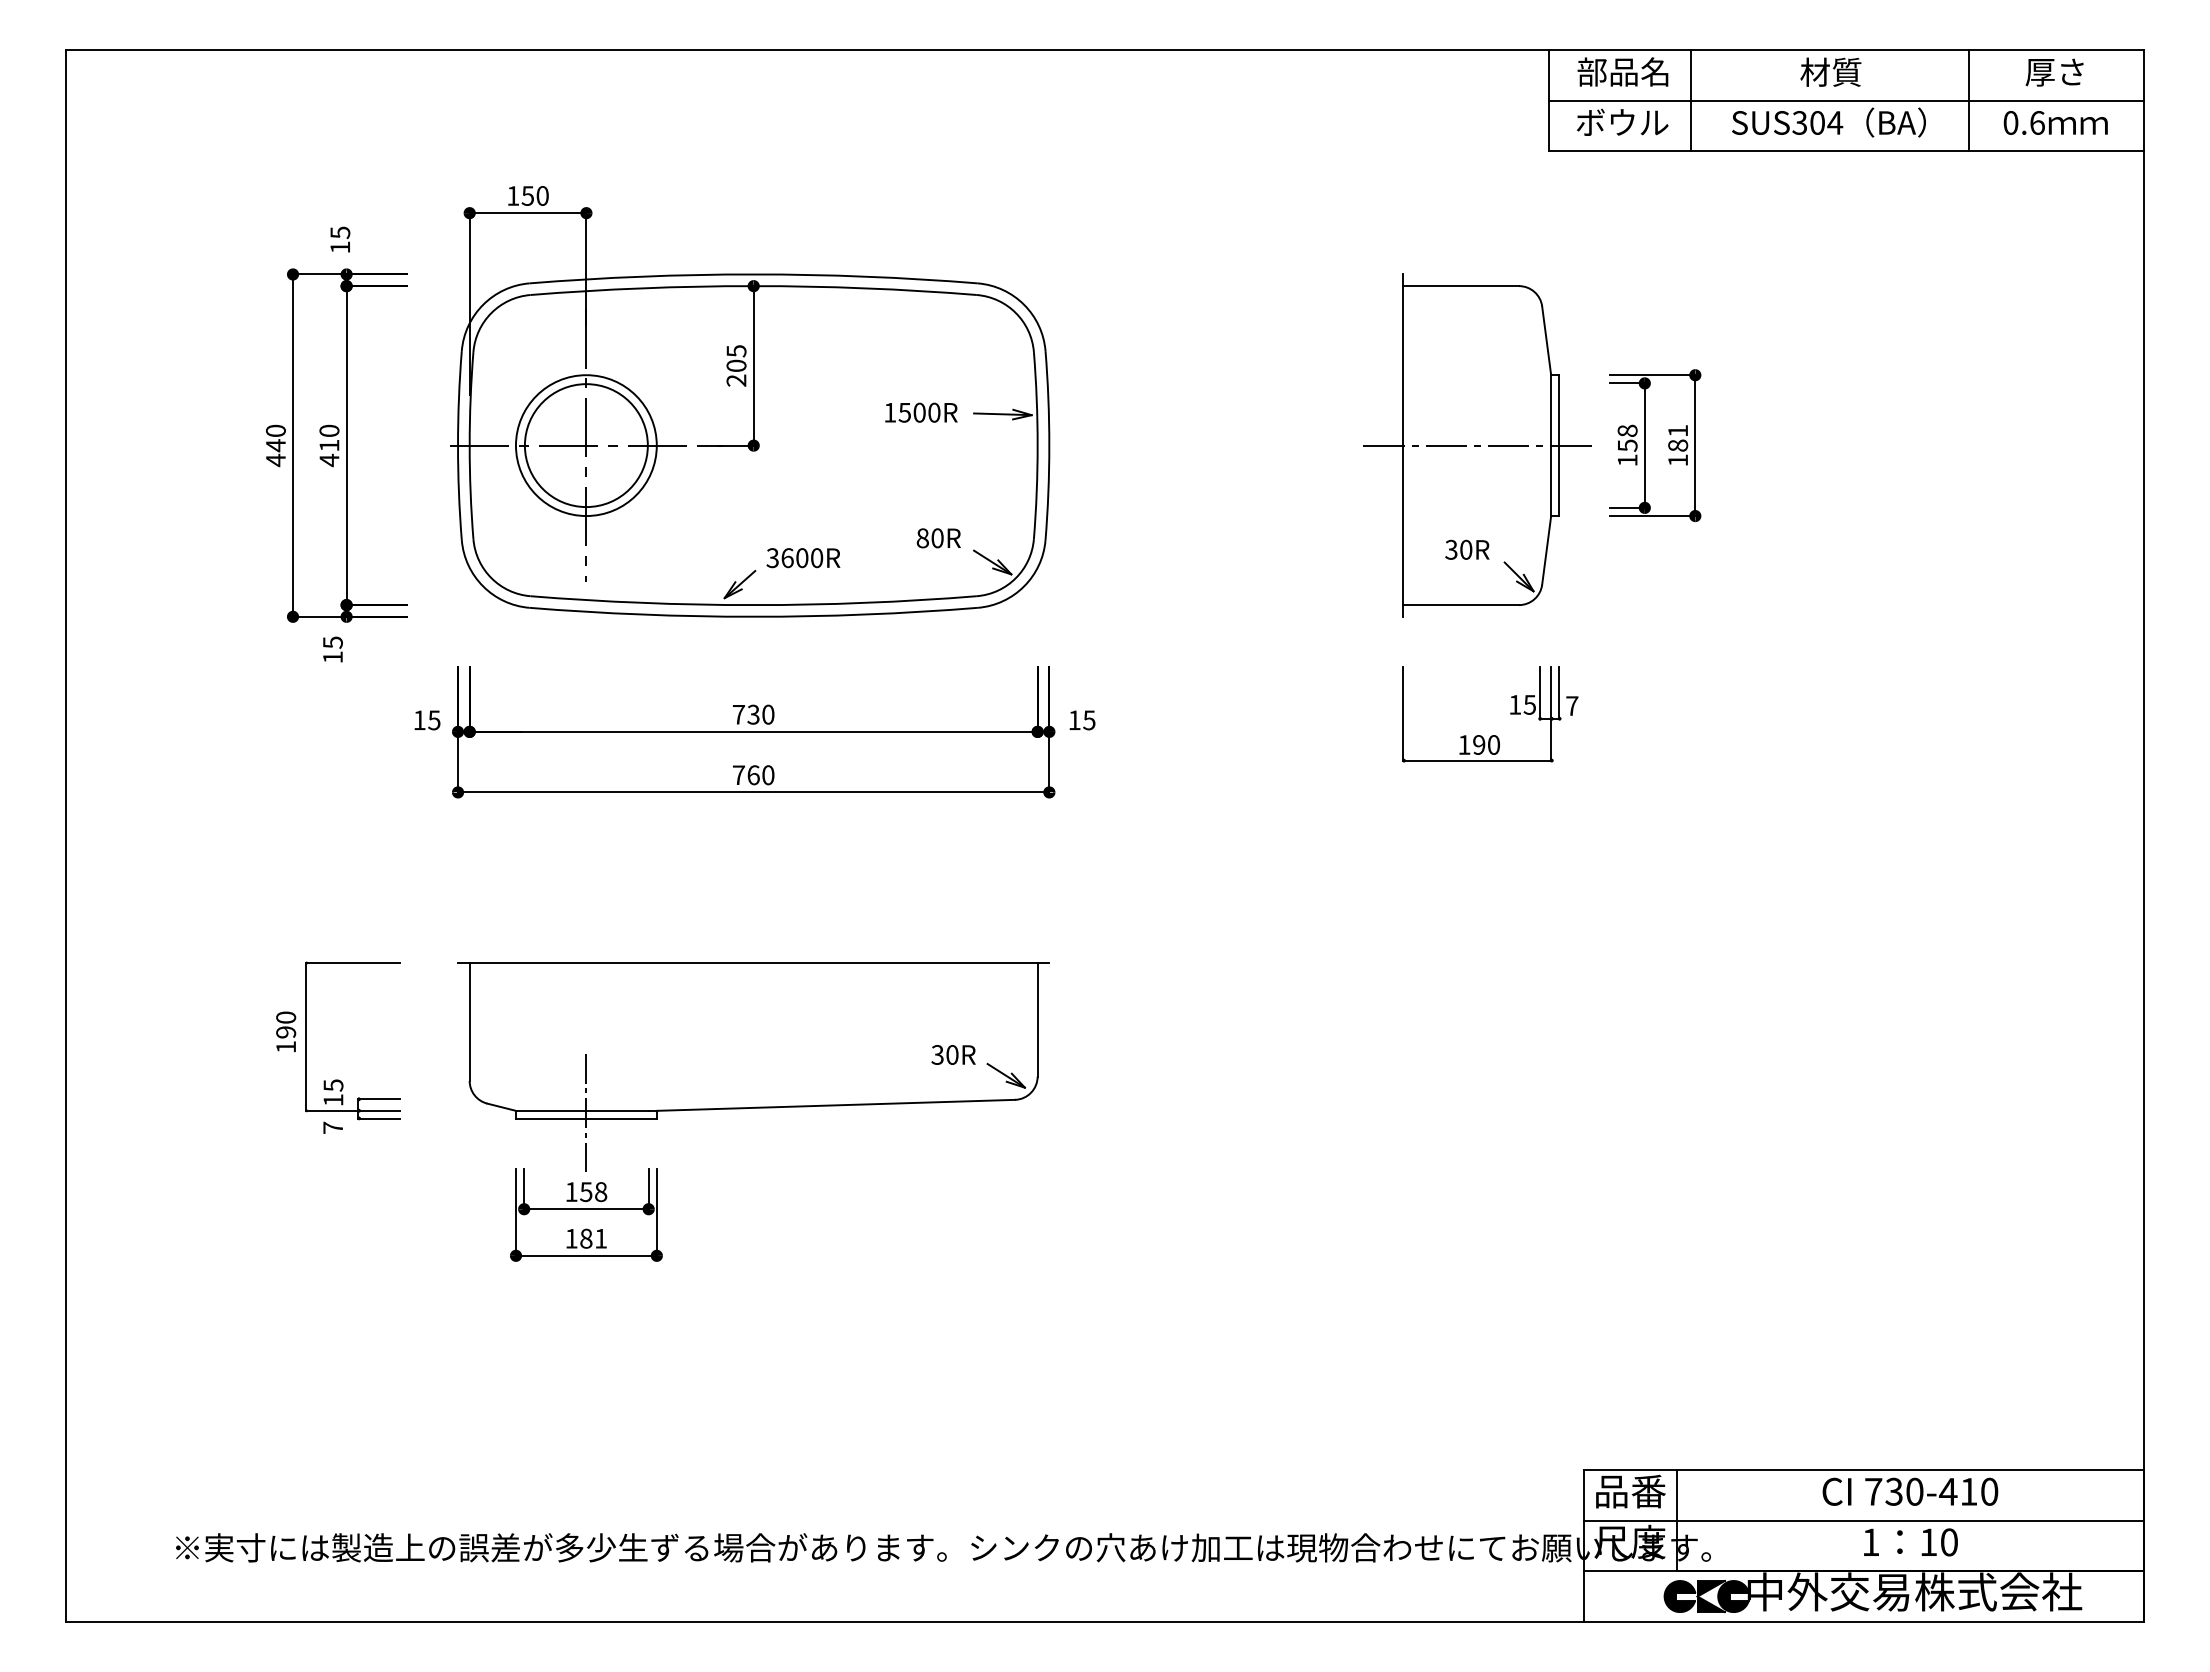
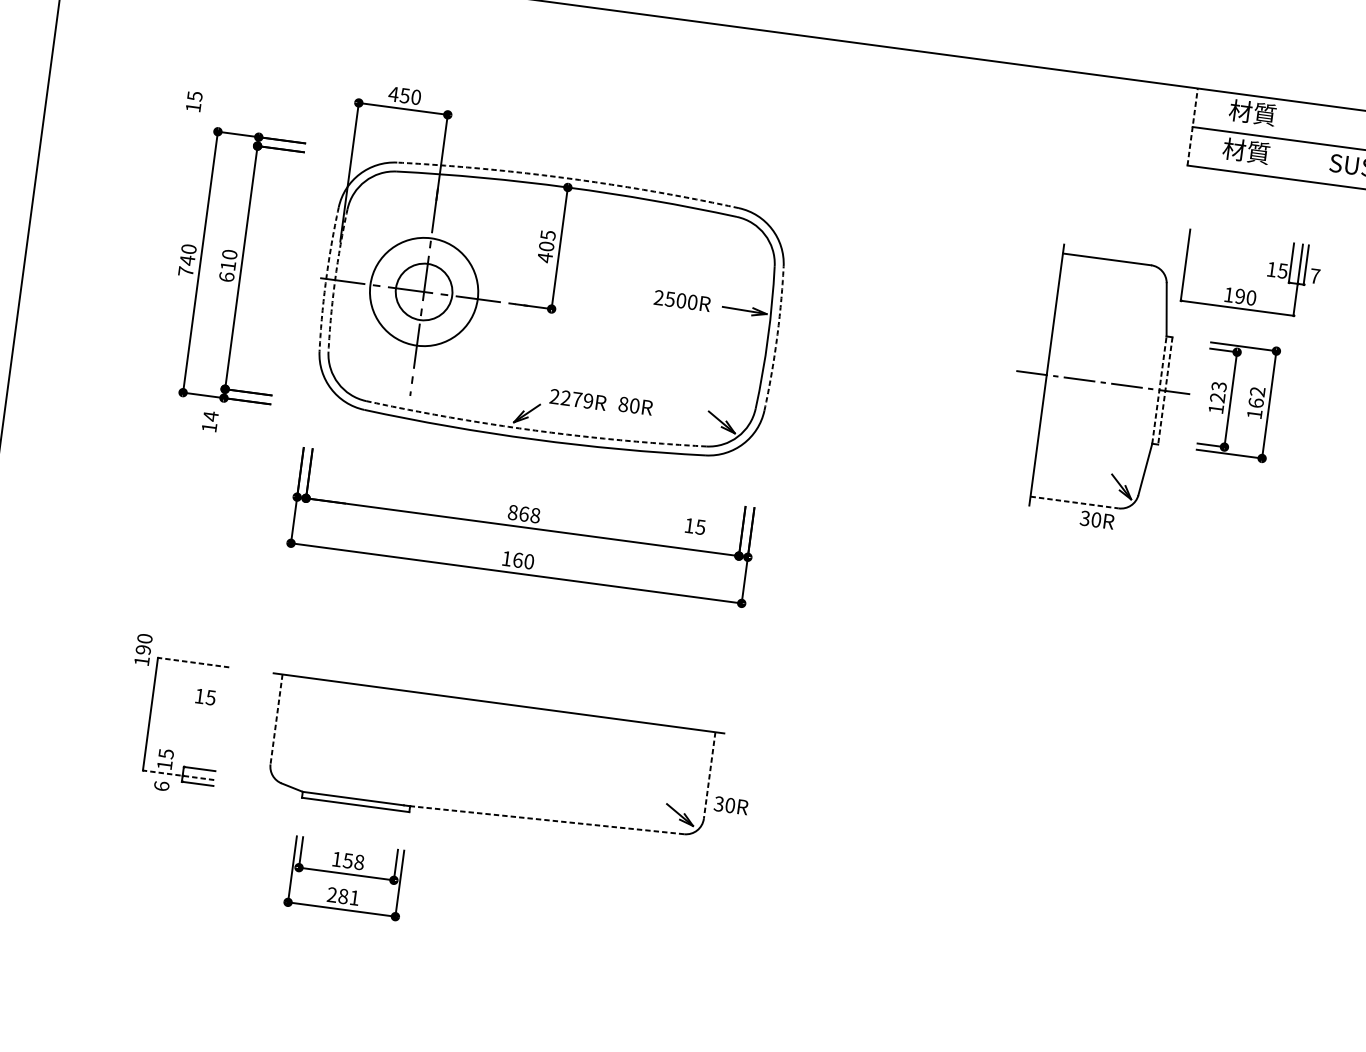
text: (1622, 71) -> (1251, 112), 部品名 -> 材質
line: (1548, 100) -> (1192, 126), solid -> dashed
line: (1691, 100) -> (1301, 141), removed
text: (1622, 122) -> (1246, 151), ボウル -> 材質
text: (512, 195) -> (393, 93), 150 -> 450
text: (340, 239) -> (194, 101), moved
arc: (753, 274) -> (568, 178), solid -> dashed
text: (736, 380) -> (545, 257), 205 -> 405
text: (890, 412) -> (659, 297), 1500R -> 2500R
text: (1627, 437) -> (1218, 391), 158 -> 123
text: (1678, 437) -> (1257, 396), 181 -> 162
arc: (458, 445) -> (326, 278), solid -> dashed
arc: (469, 445) -> (335, 280), solid -> dashed
circle: (585, 445) -> (423, 291), size x0.6
arc: (1049, 445) -> (777, 339), solid -> dashed
line: (1551, 445) -> (1159, 390), solid -> dashed
line: (1558, 446) -> (1164, 391), solid -> dashed
text: (275, 460) -> (185, 271), 440 -> 740
text: (329, 460) -> (226, 277), 410 -> 610
text: (938, 538) -> (635, 406), moved
text: (1467, 549) -> (1097, 519), moved
text: (794, 558) -> (571, 399), 3600R -> 2279R
arc: (753, 605) -> (535, 430), solid -> dashed
line: (1461, 605) -> (1074, 502), solid -> dashed
text: (332, 642) -> (210, 416), 15 -> 14
text: (753, 714) -> (524, 513), 730 -> 868
part: (1510, 714) -> (1267, 276), moved
text: (427, 720) -> (205, 697), moved
text: (1082, 720) -> (695, 526), moved
text: (739, 774) -> (507, 558), 760 -> 160
line: (353, 963) -> (193, 663), solid -> dashed
line: (1037, 1019) -> (709, 775), solid -> dashed
line: (469, 1022) -> (276, 719), solid -> dashed
text: (286, 1031) -> (143, 649), moved
text: (953, 1054) -> (731, 805), moved
line: (835, 1105) -> (546, 820), solid -> dashed
line: (353, 1110) -> (179, 775), solid -> dashed
line: (586, 1112) -> (356, 800), removed
text: (333, 1127) -> (162, 785), 7 -> 6
text: (571, 1238) -> (332, 894), 181 -> 281

